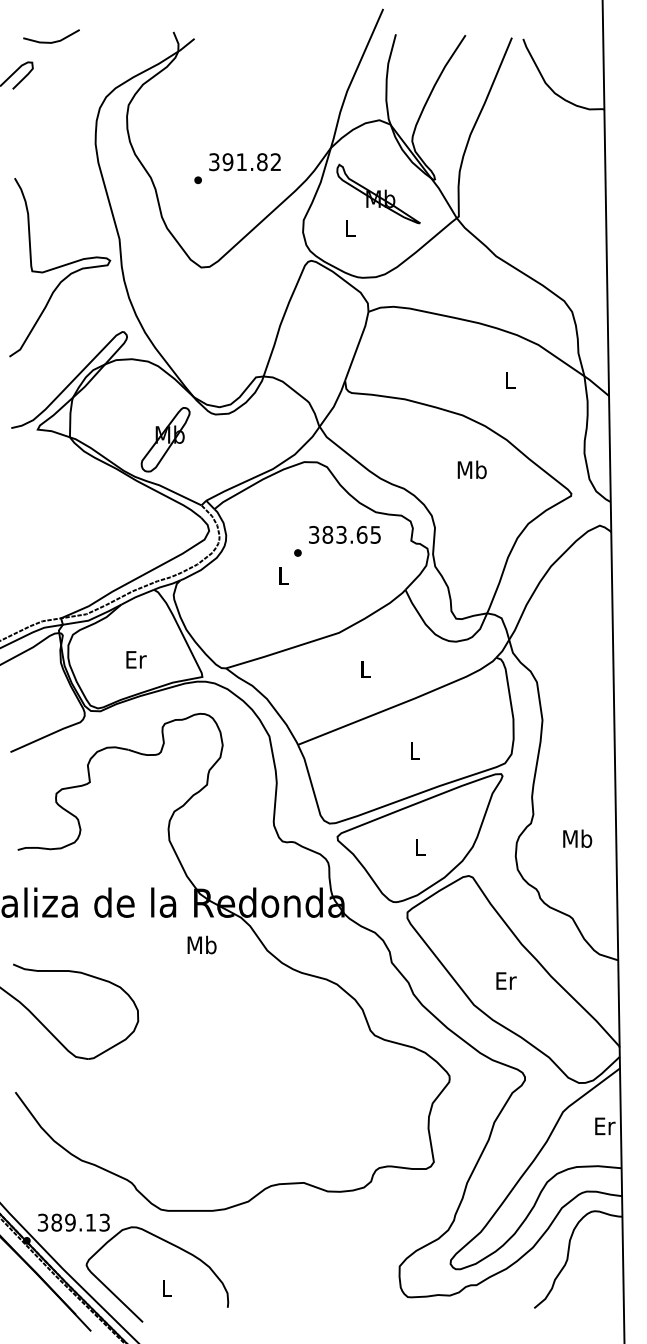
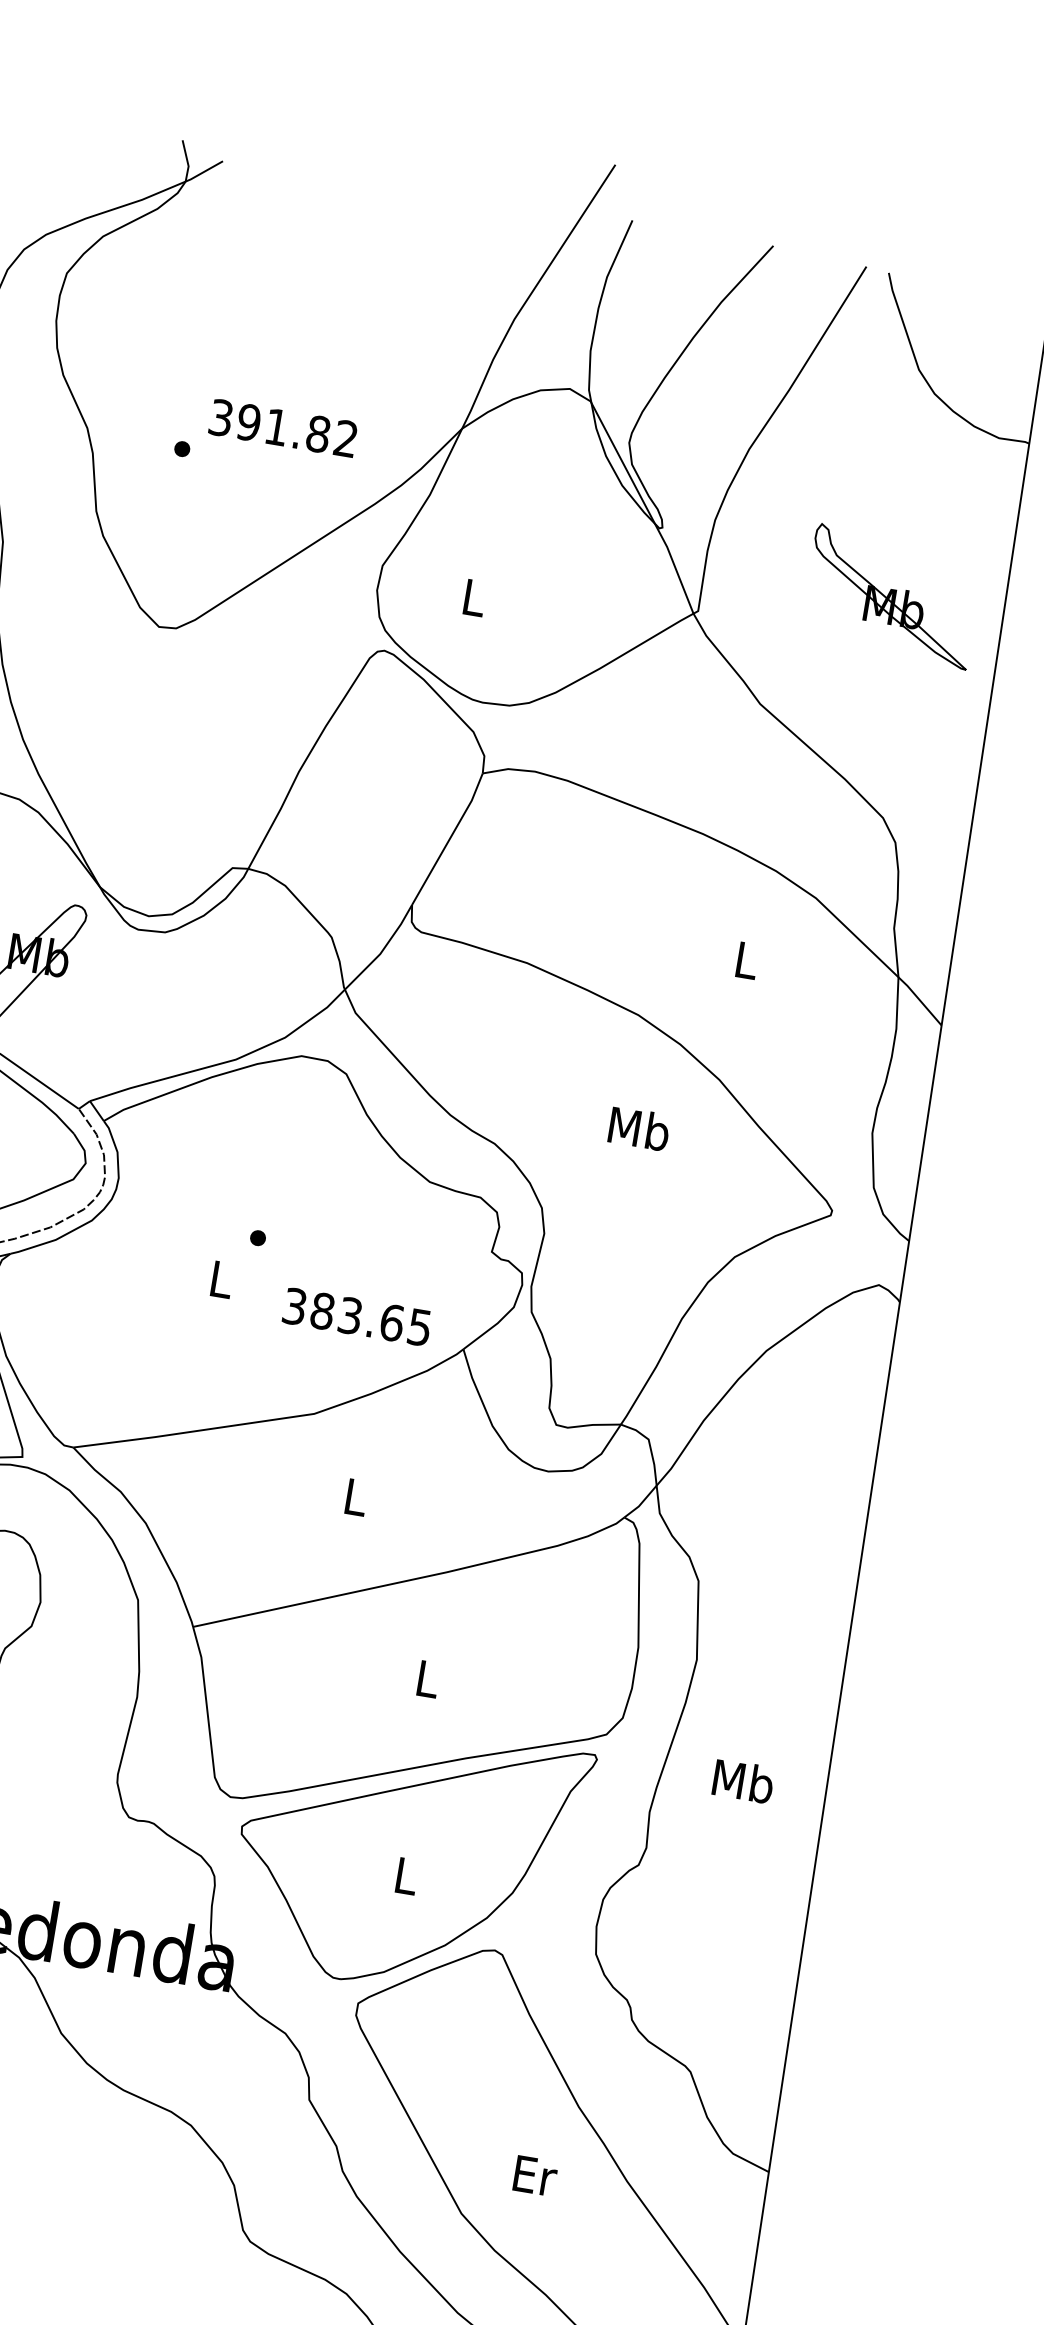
part: (378, 193) -> (891, 595), moved
text: (344, 534) -> (356, 1316), moved
text: (577, 838) -> (743, 1780), moved

